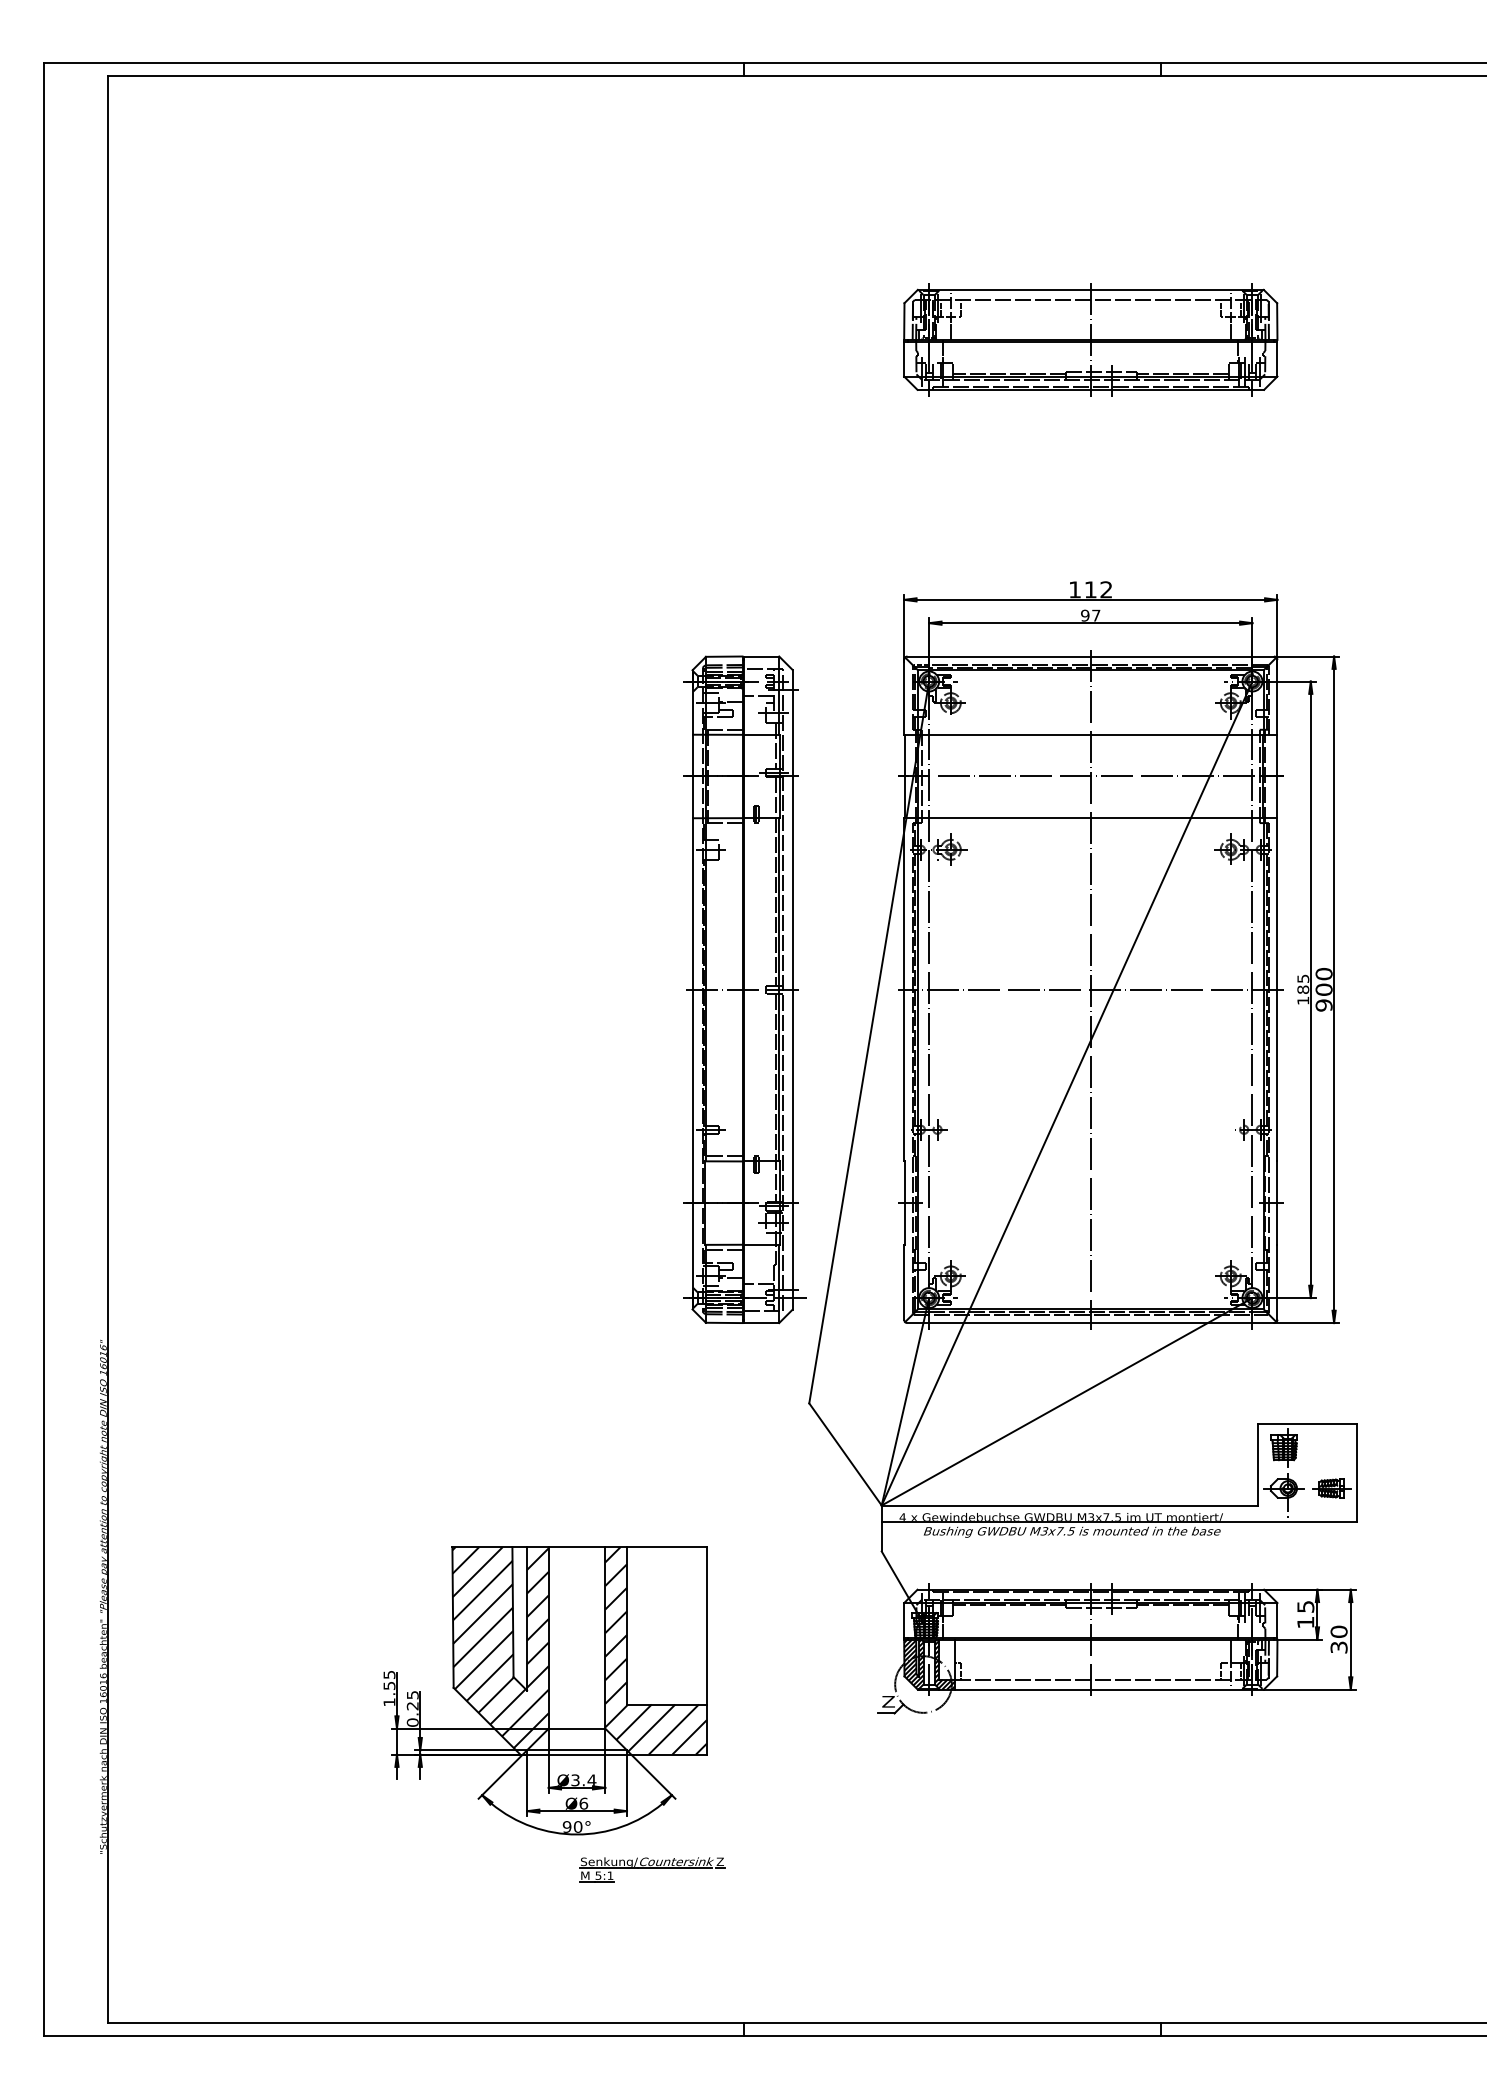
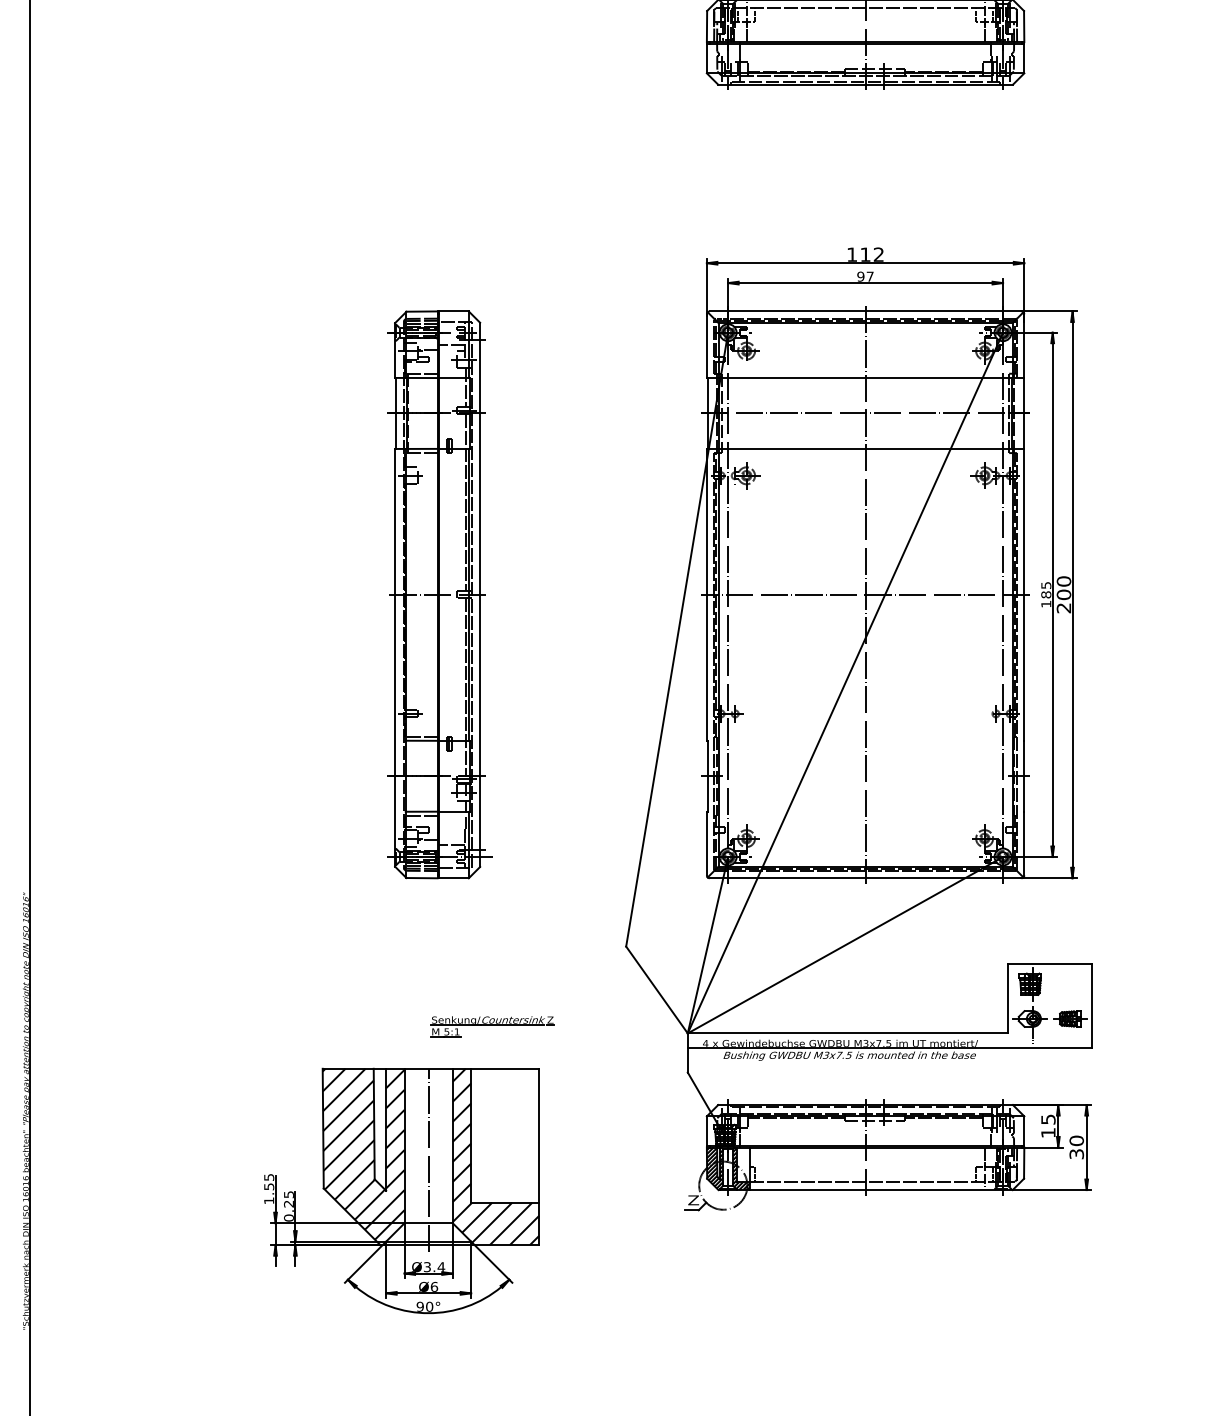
part: (744, 989) -> (439, 594), moved
text: (1323, 1005) -> (1063, 608), 900 -> 200
line: (577, 1654) -> (429, 1160), added
part: (652, 1869) -> (492, 1026), moved

